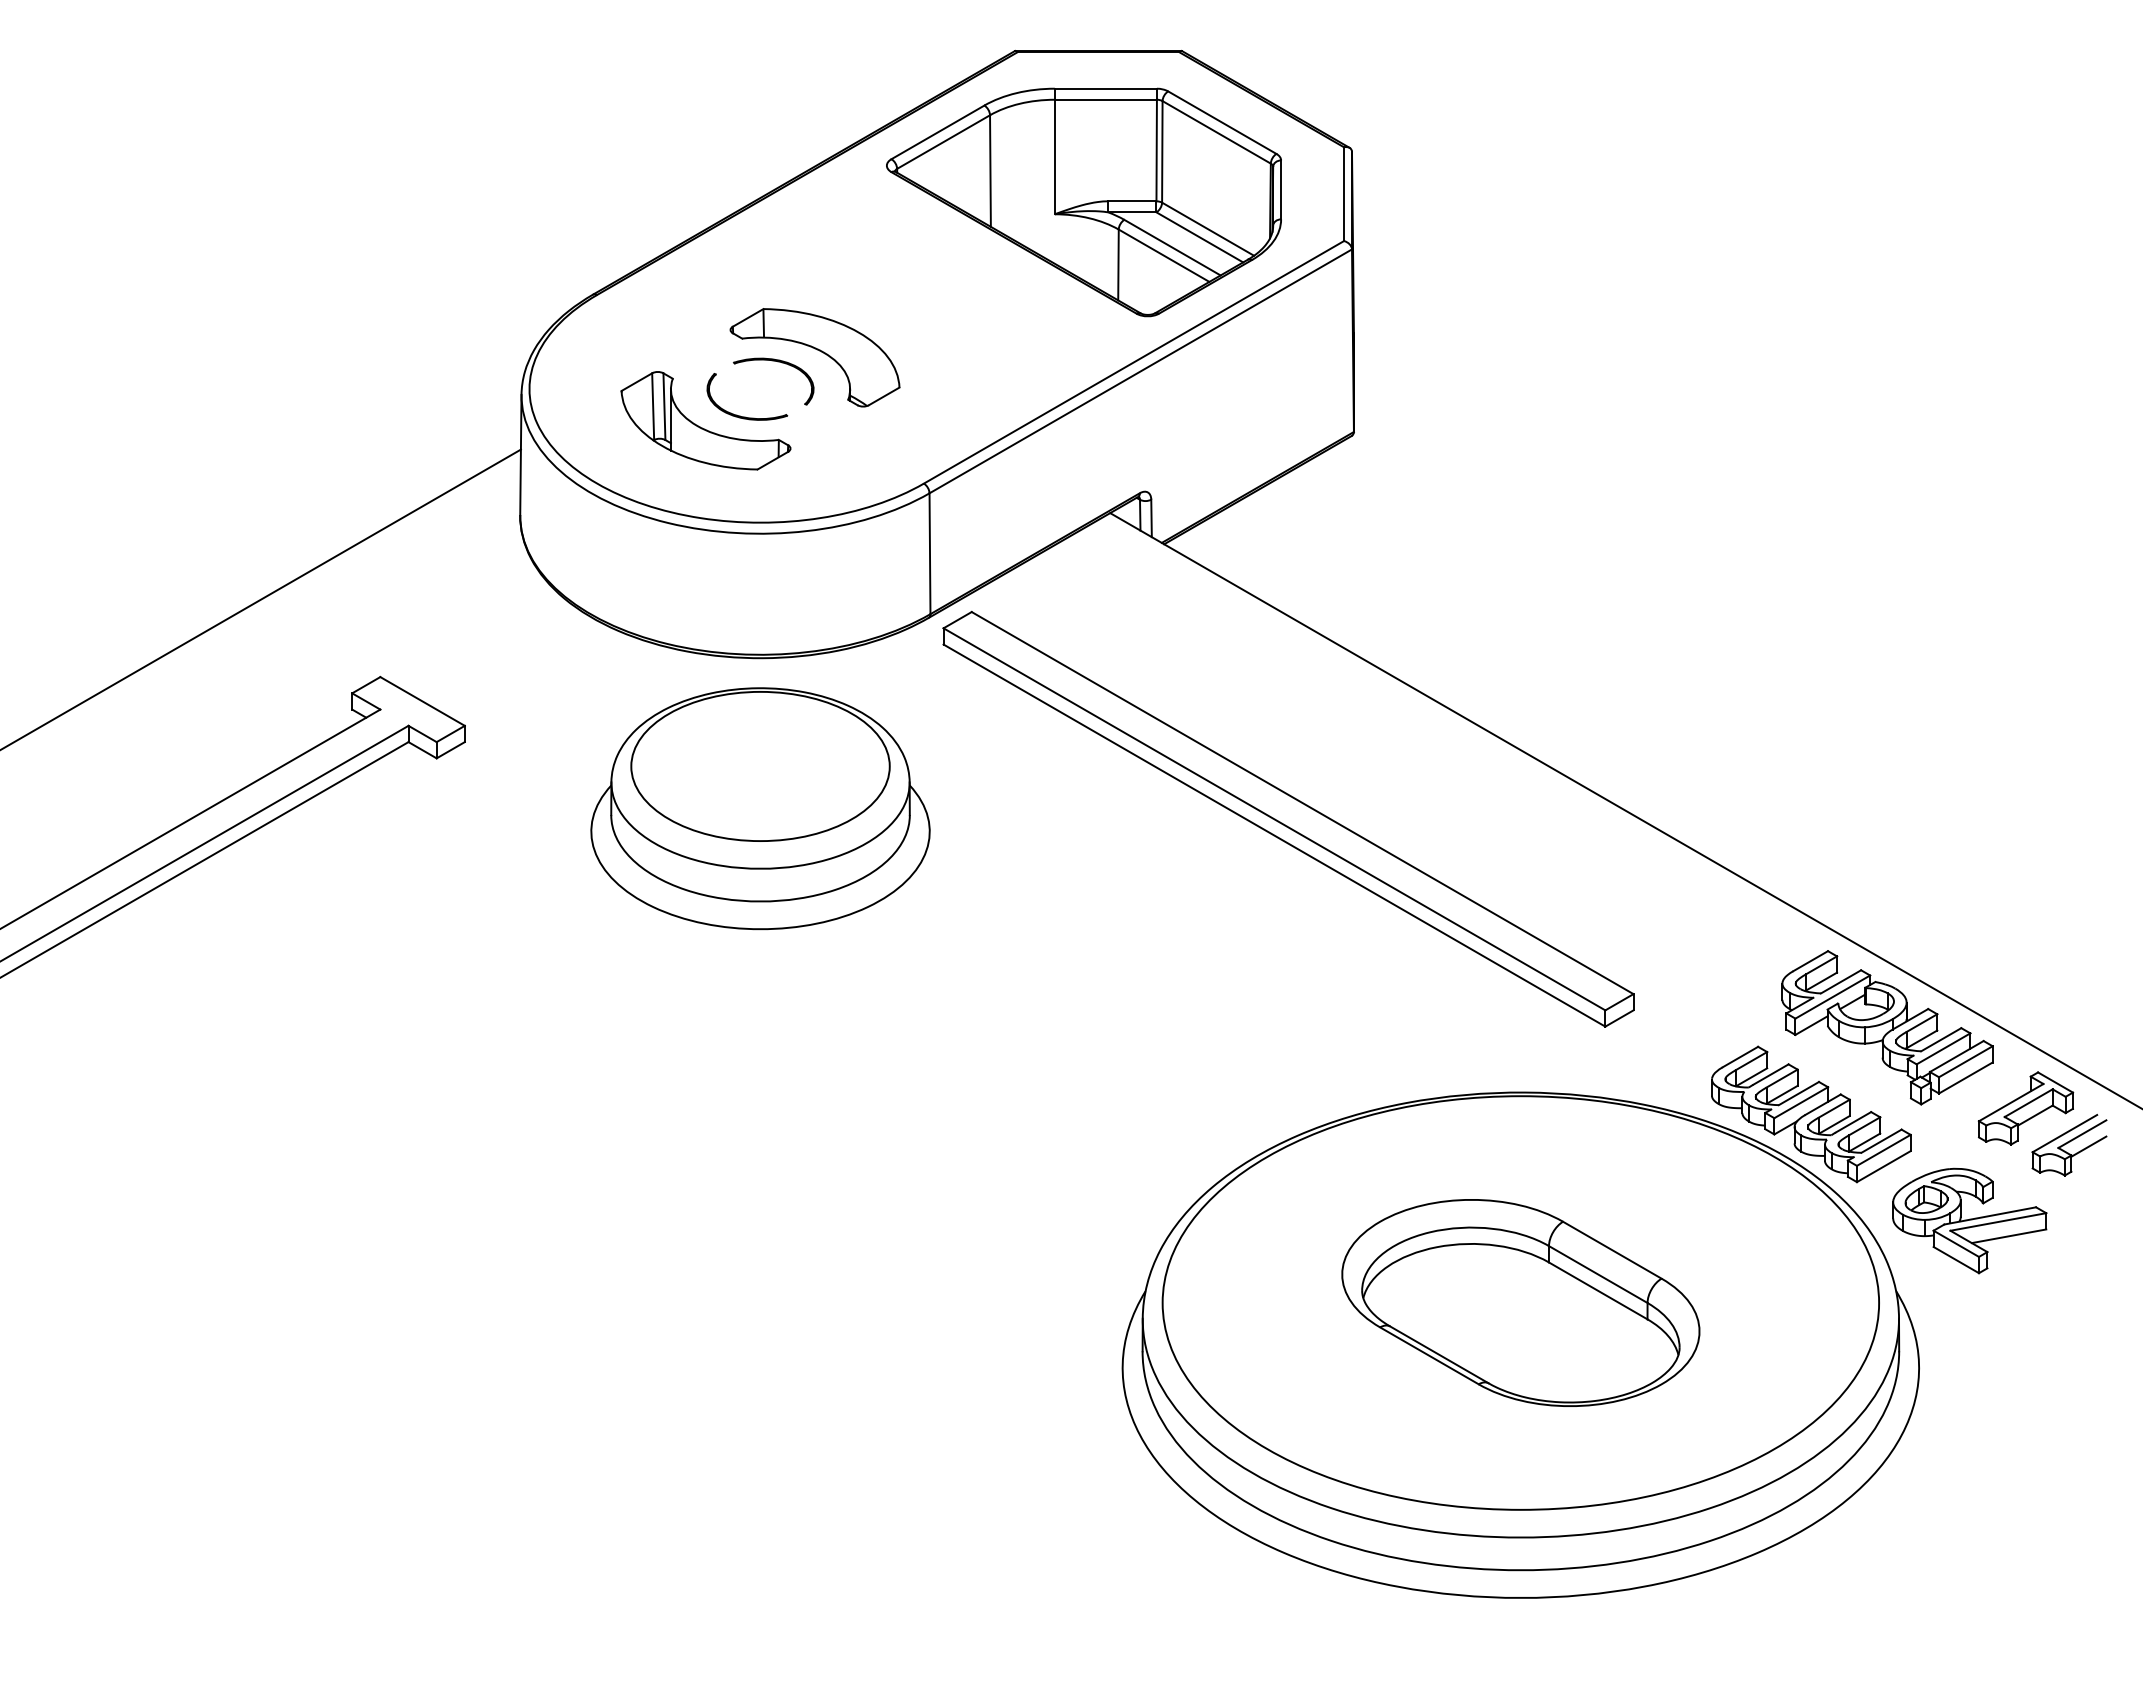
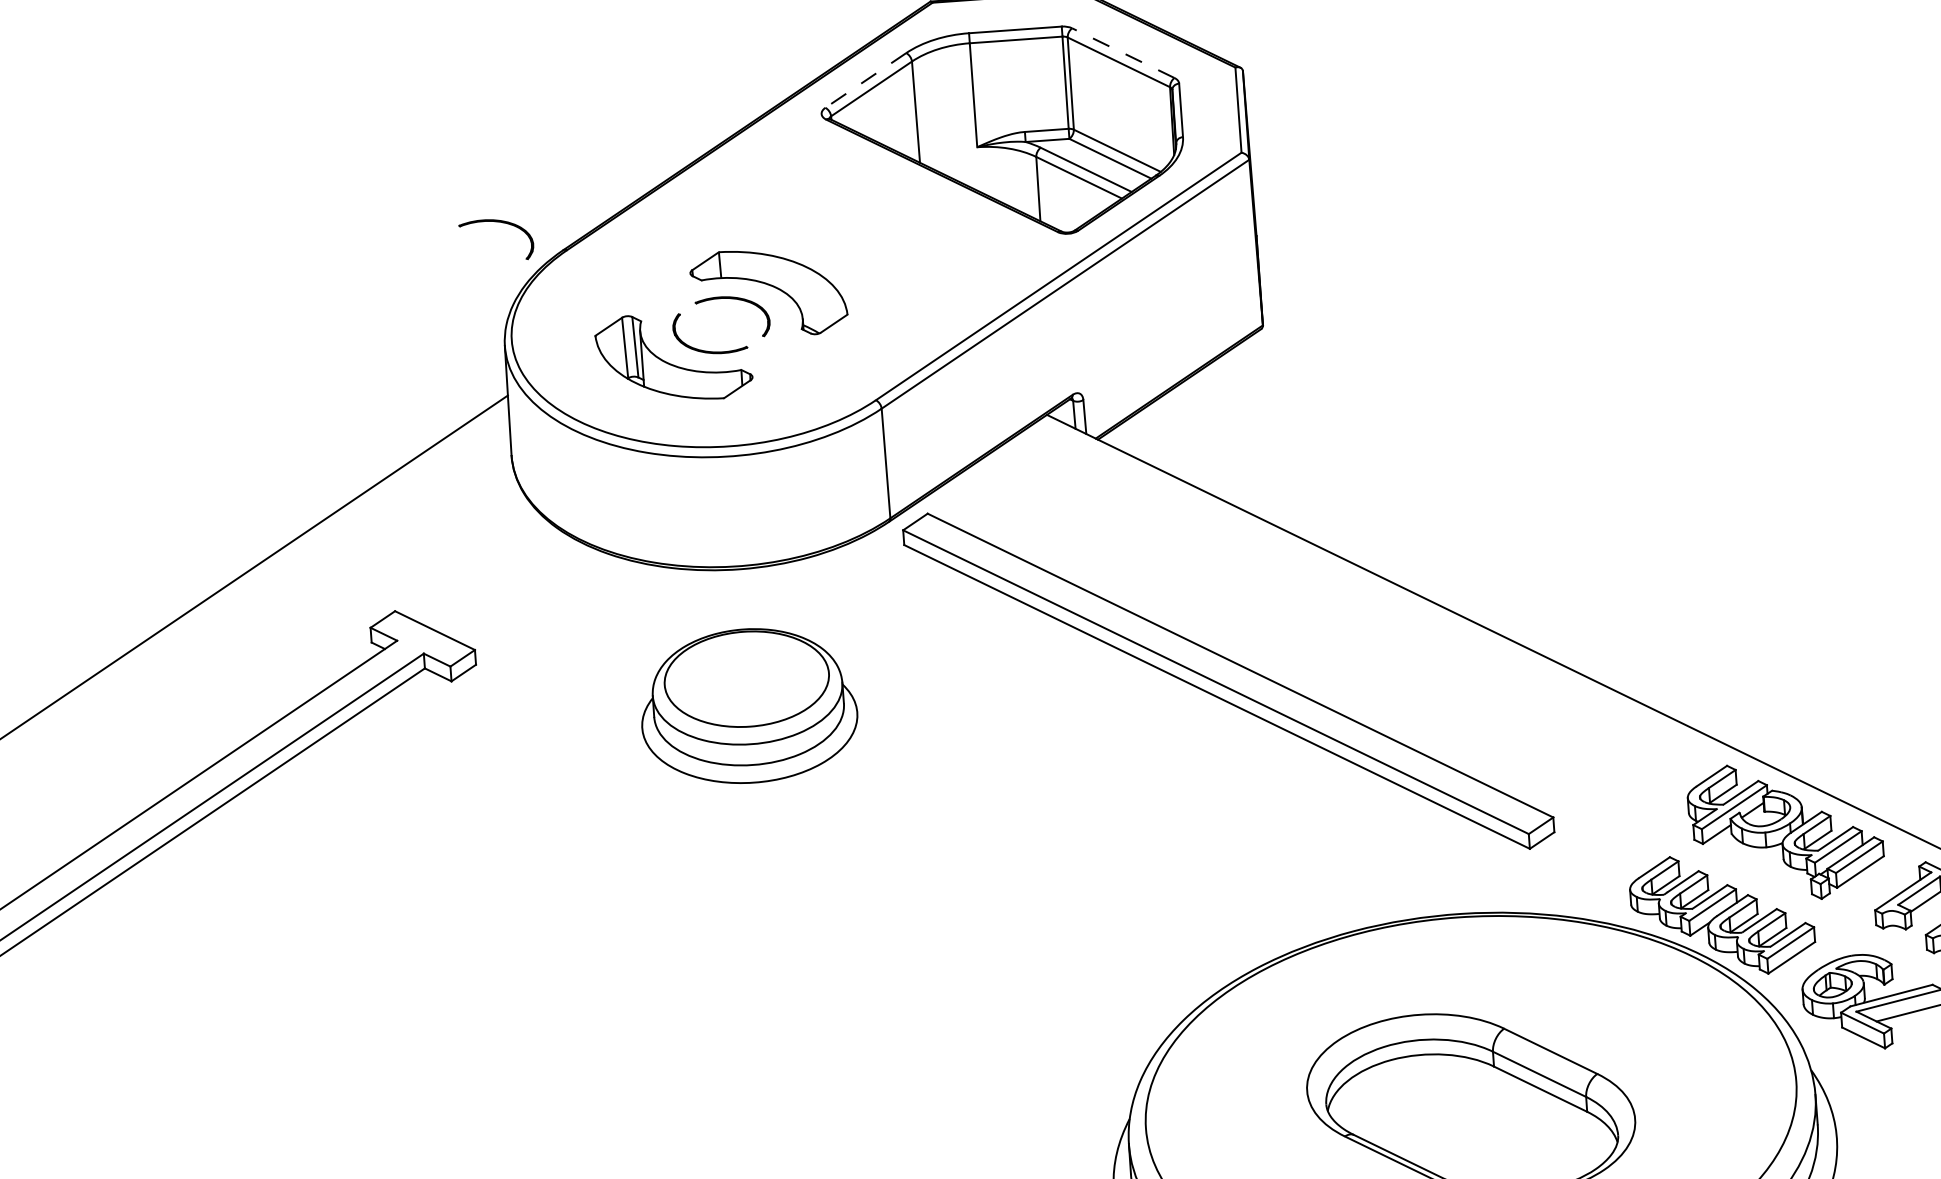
line: (1222, 122) -> (1123, 52), solid -> dashed
line: (937, 132) -> (865, 80), solid -> dashed
part: (524, 259) -> (498, 222), added
part: (760, 808) -> (748, 705), size x0.7

